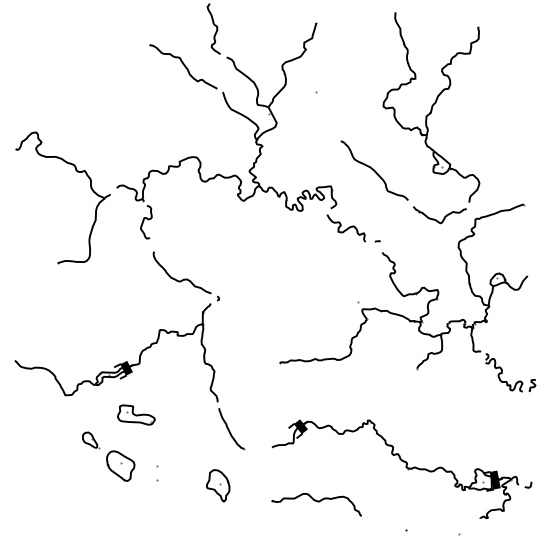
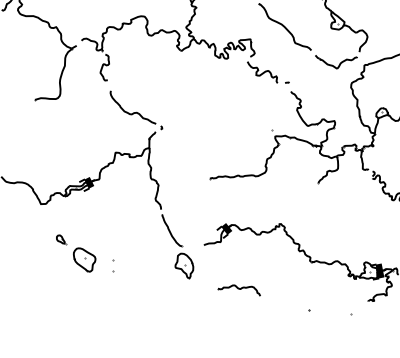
part: (136, 414) -> (97, 219), removed
part: (91, 440) -> (61, 239), size x0.7
part: (218, 485) -> (184, 265), moved
part: (316, 504) -> (239, 290), size x0.6

